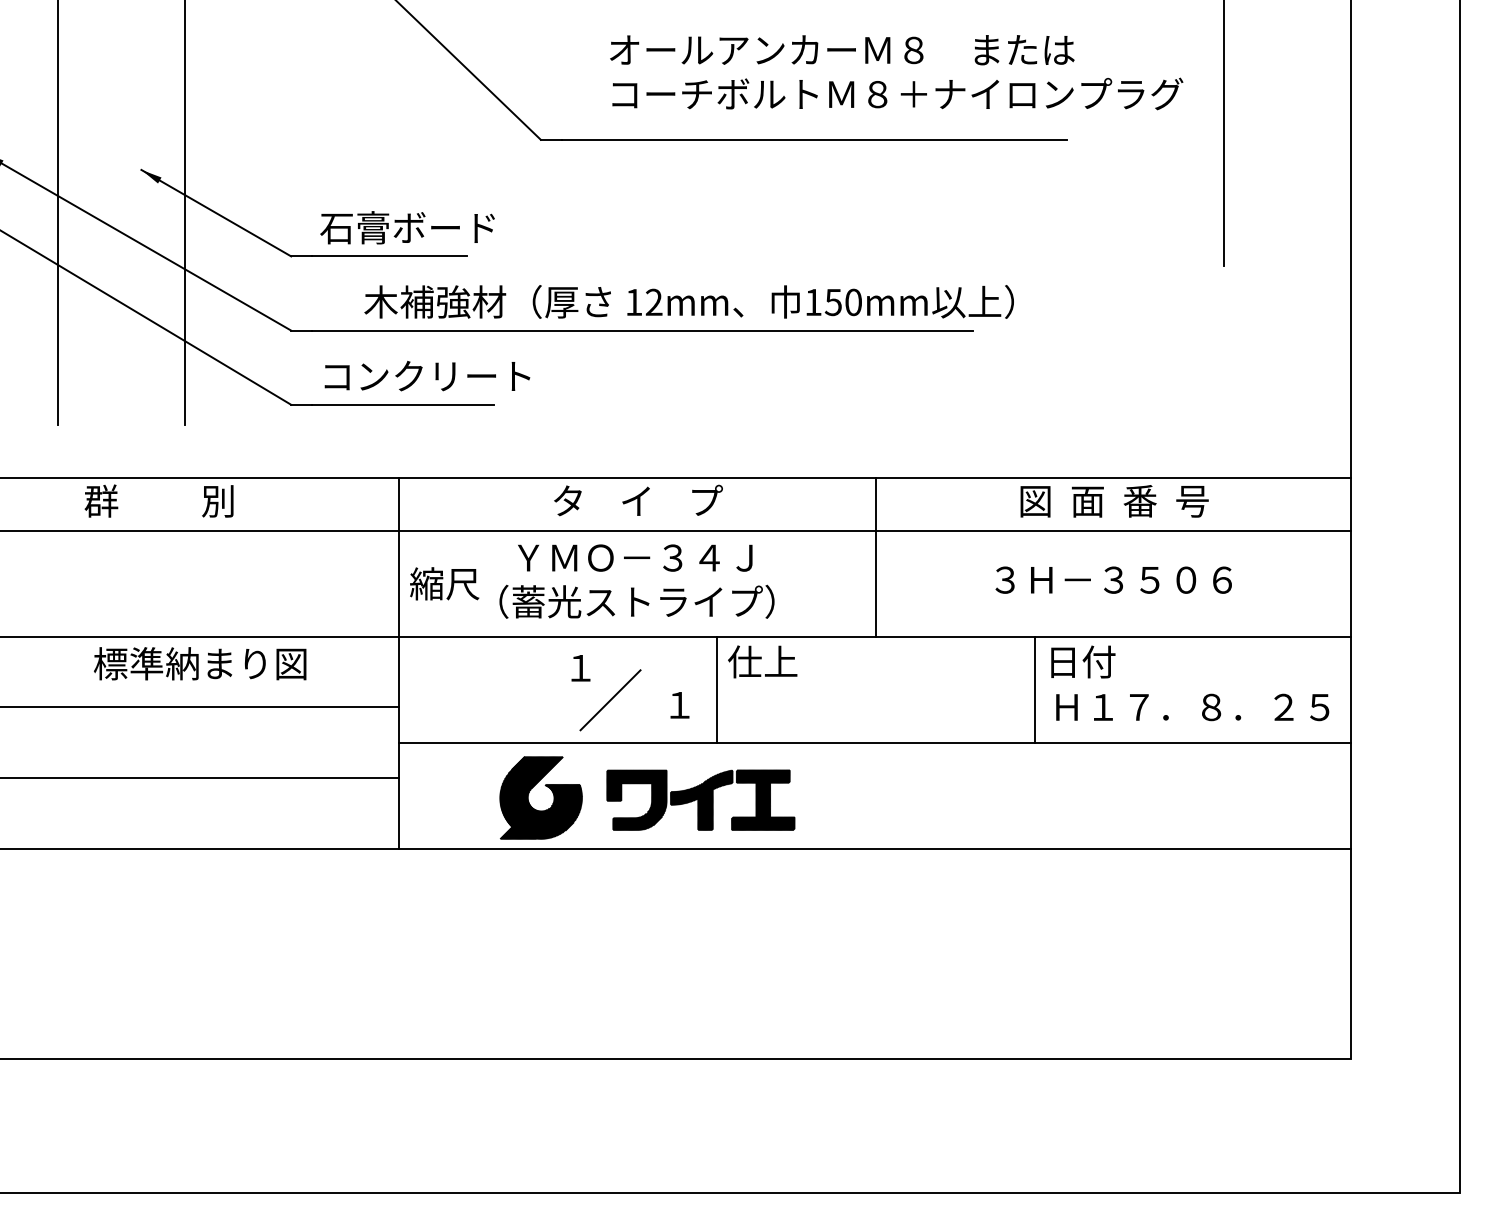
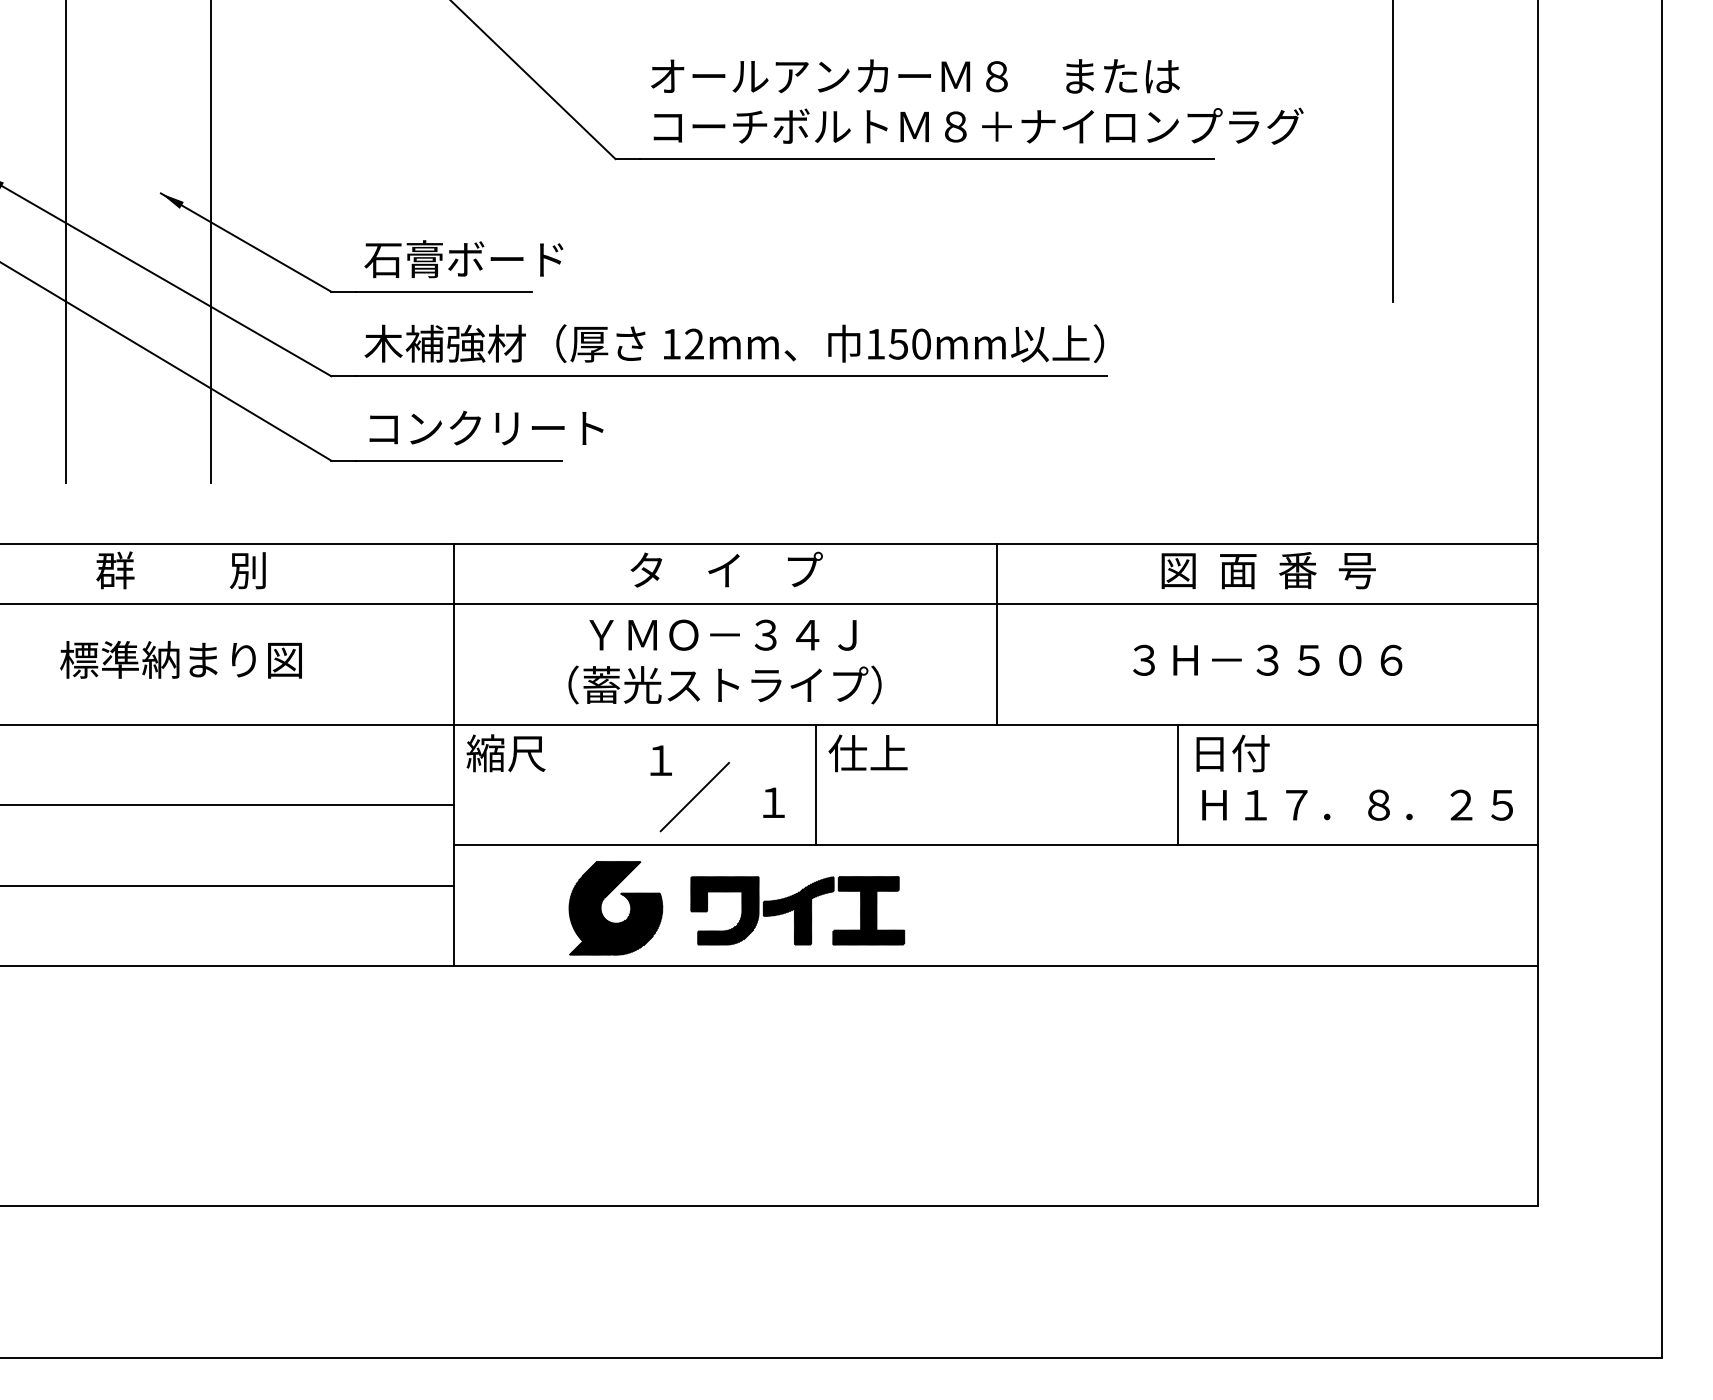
text: (896, 72) -> (977, 101), moved
text: (688, 301) -> (733, 343), moved
text: (444, 583) -> (505, 752), moved
text: (200, 663) -> (181, 659), moved

